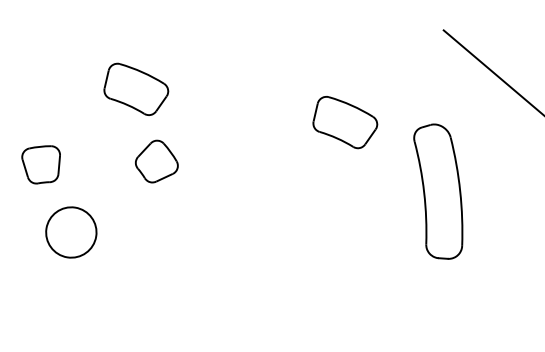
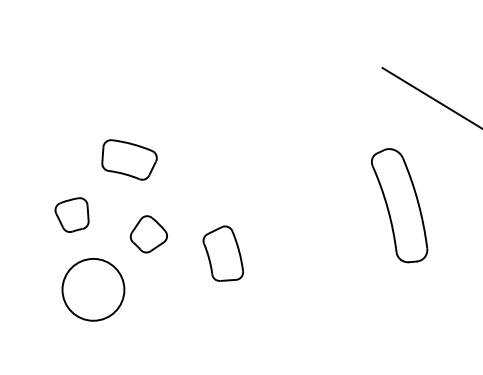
part: (345, 122) -> (311, 159), removed
part: (156, 162) -> (148, 234), moved
part: (39, 163) -> (71, 214), moved
part: (226, 214) -> (222, 253), added
circle: (71, 232) -> (93, 289), size x1.43

